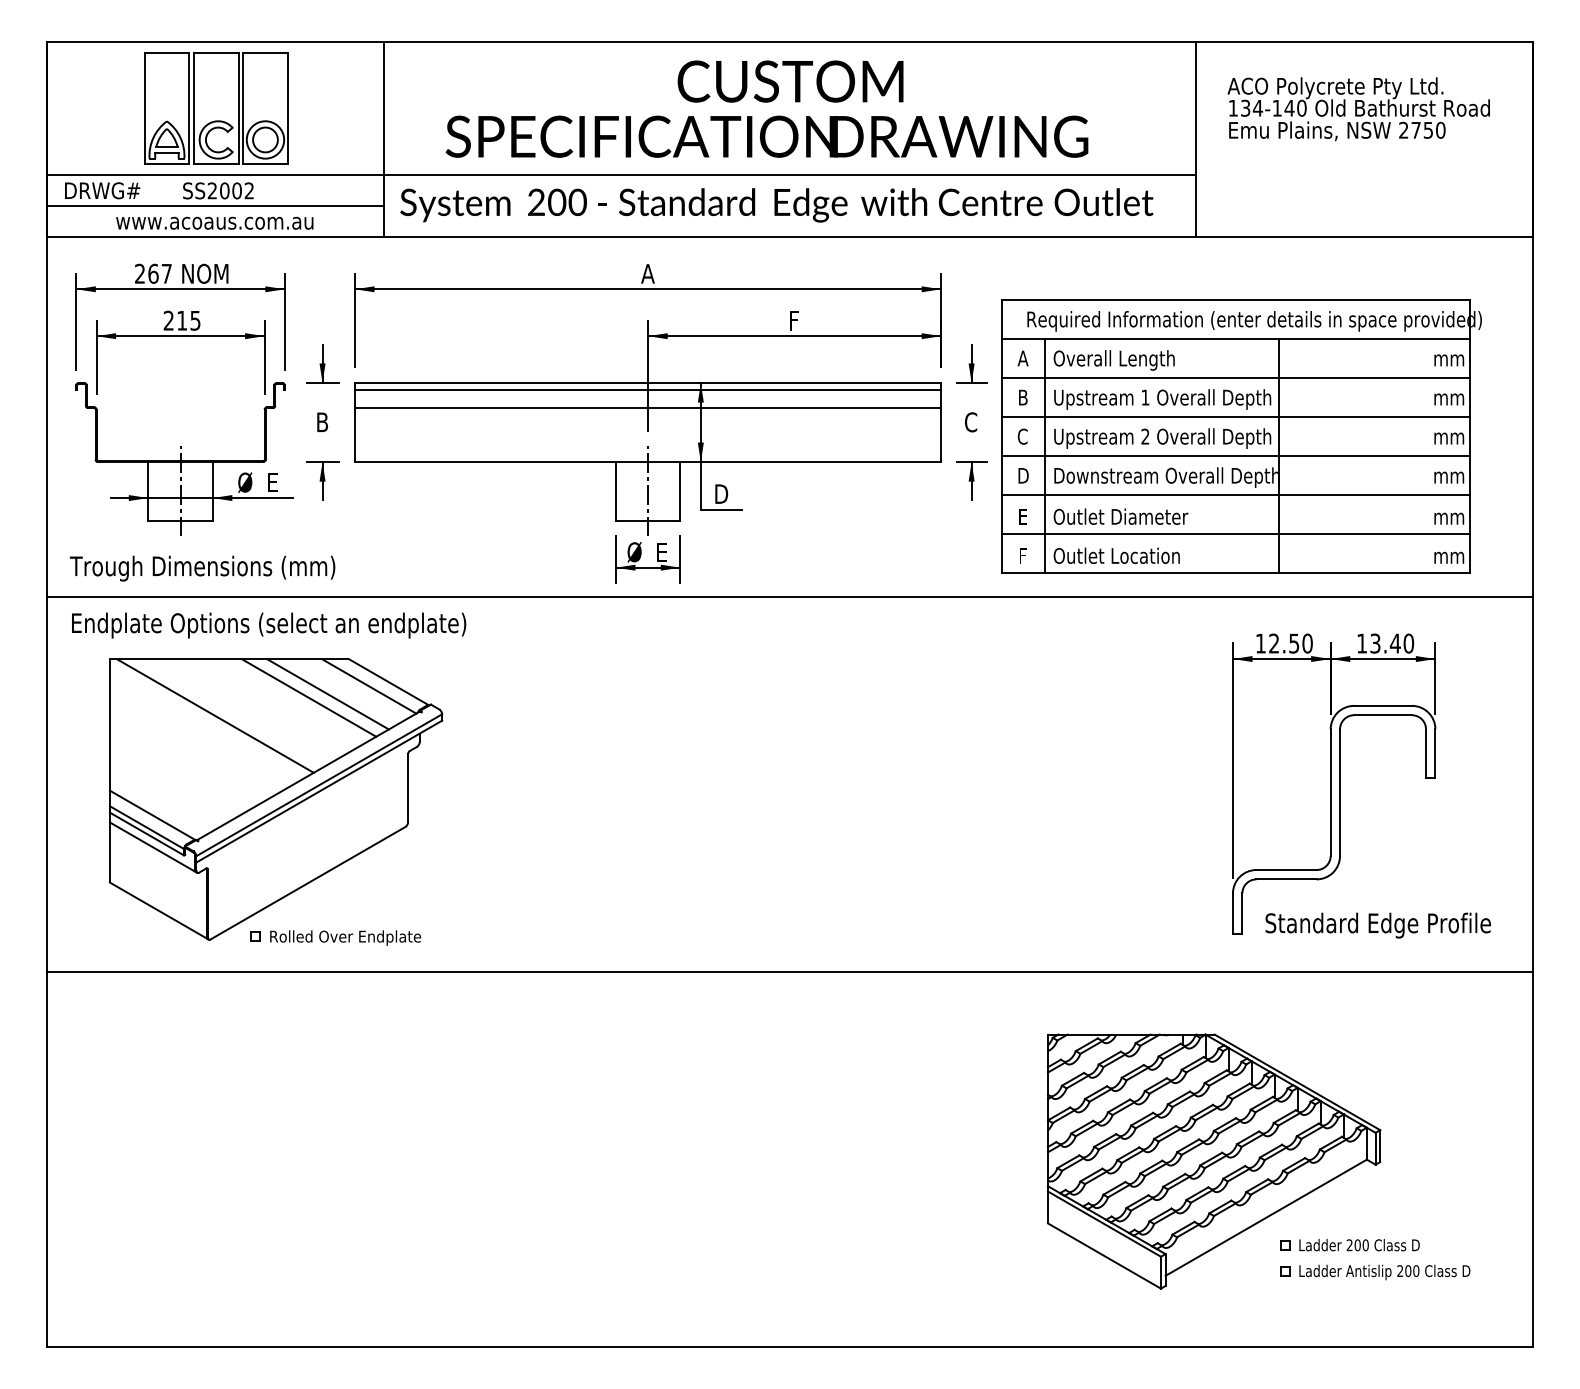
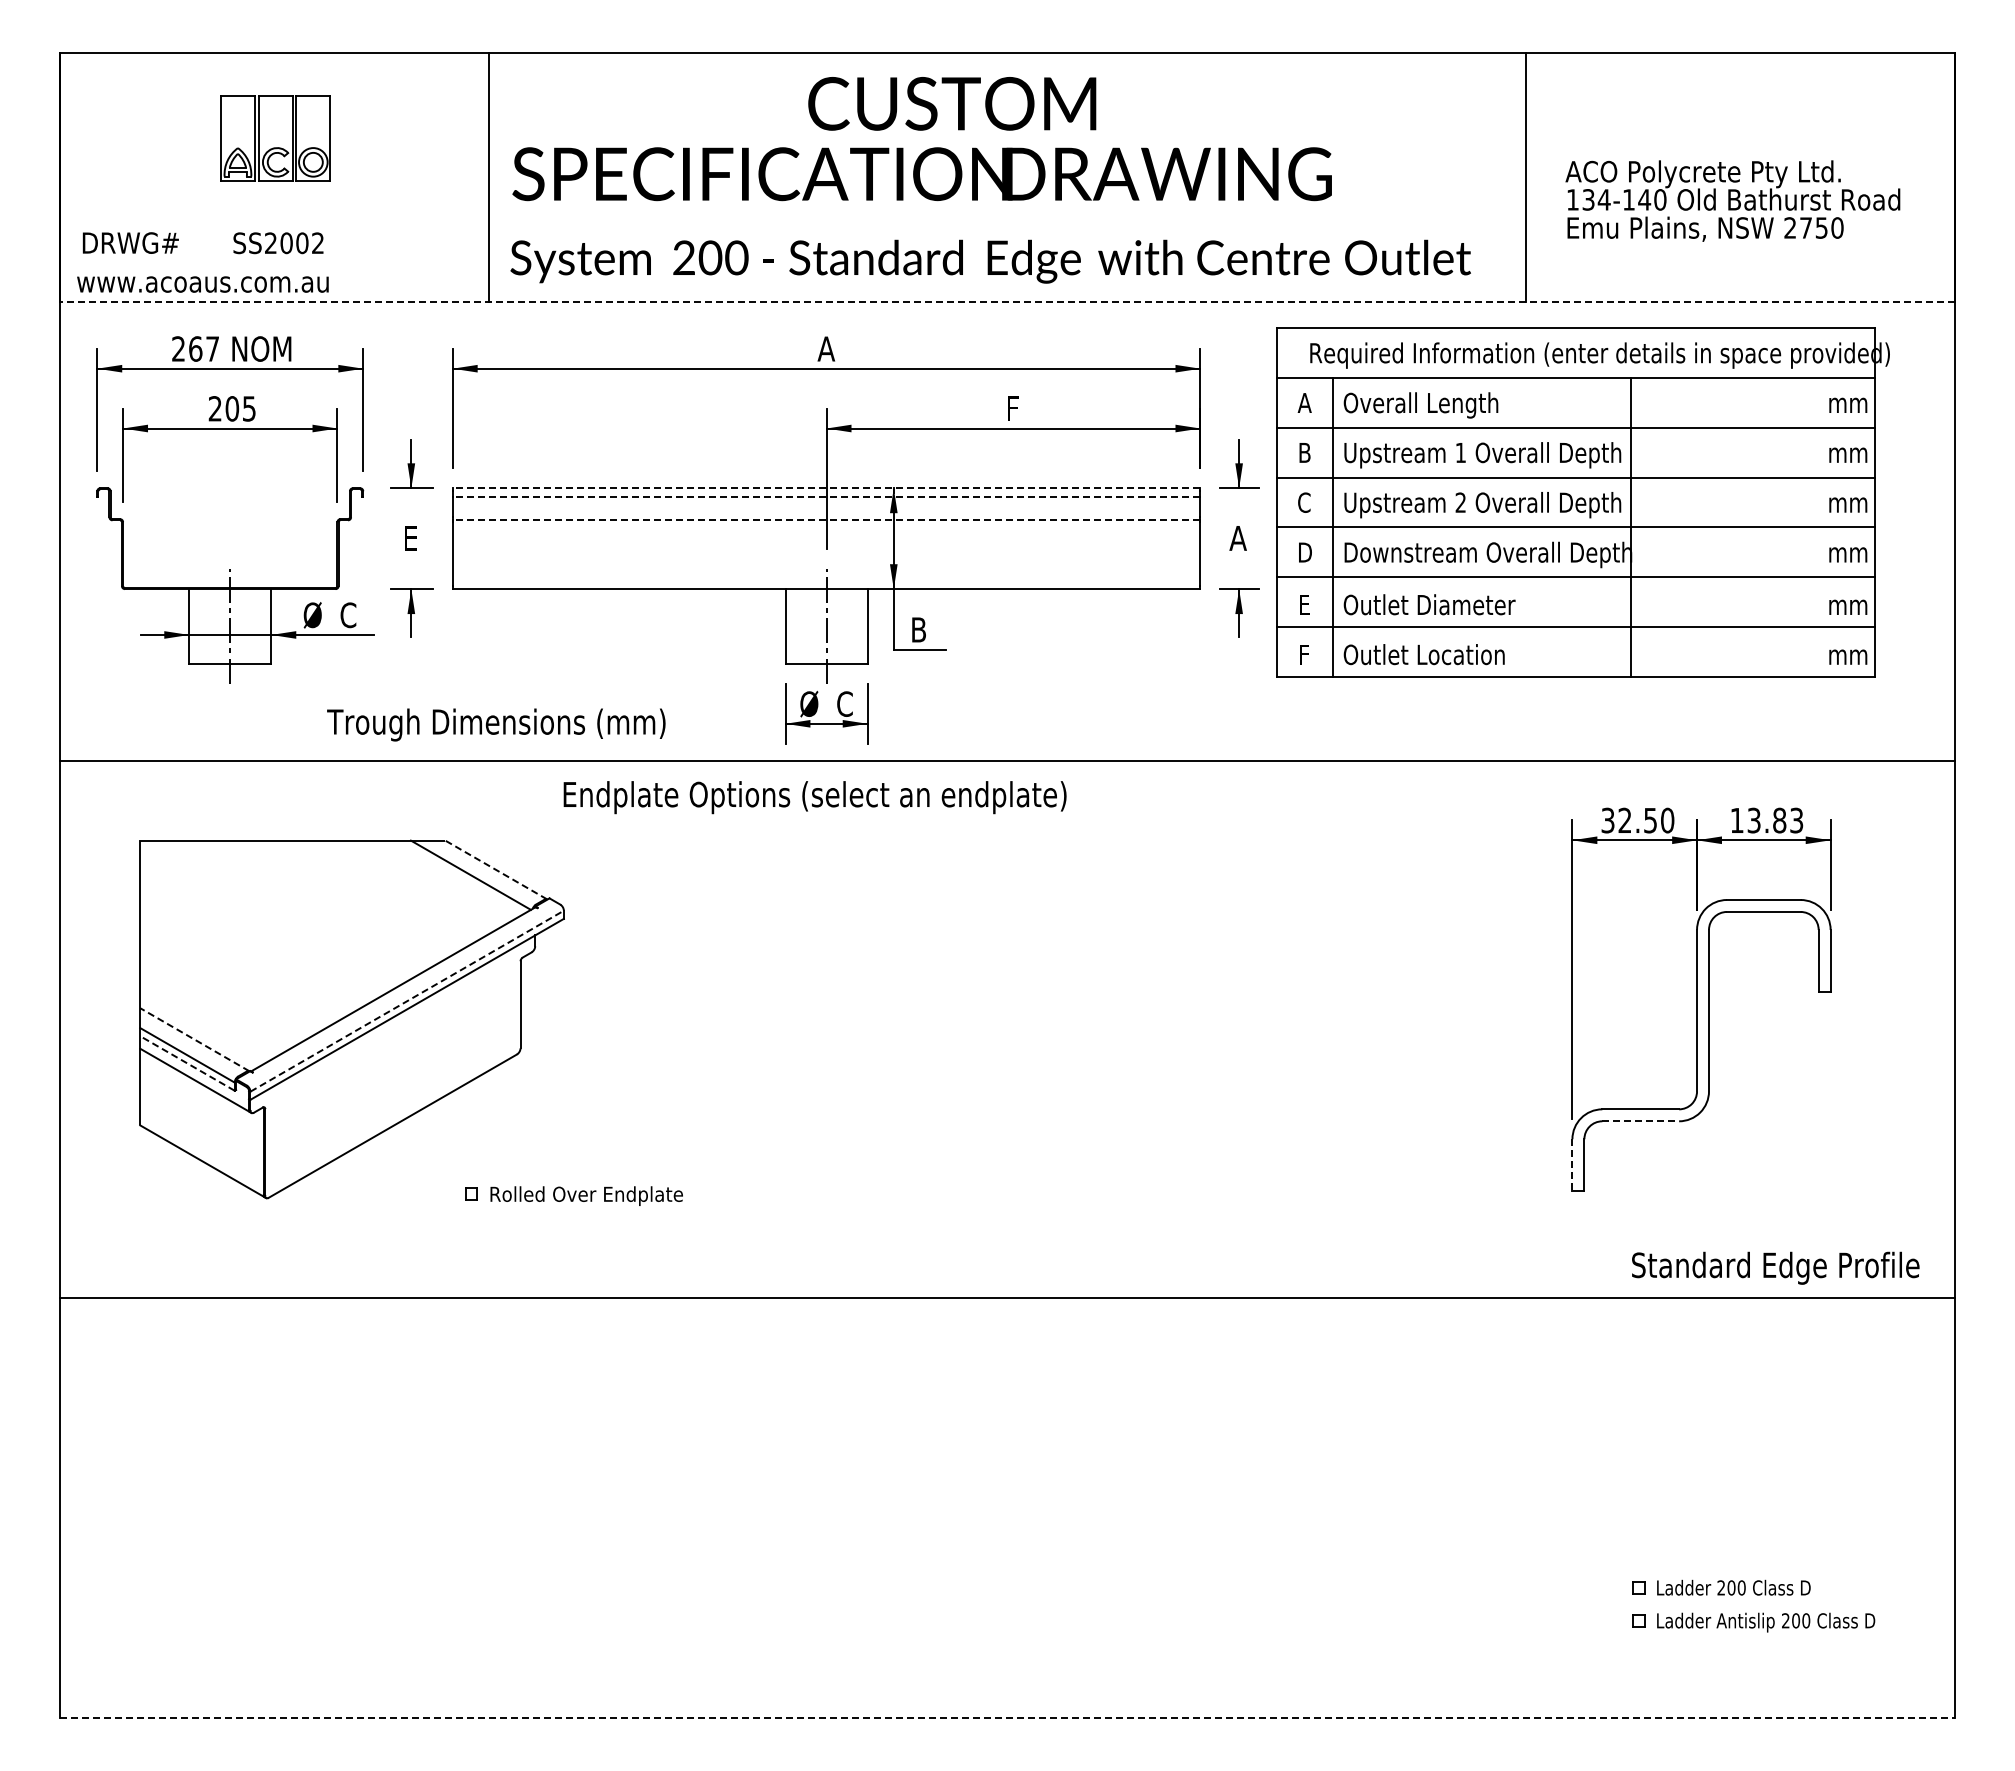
part: (216, 108) -> (275, 138), size x0.6
text: (1358, 108) -> (1732, 200), moved
text: (766, 109) -> (921, 139), moved
line: (621, 174) -> (792, 222), removed
line: (215, 206) -> (274, 262), removed
text: (214, 223) -> (202, 284), moved
line: (790, 237) -> (1007, 302), solid -> dashed
text: (182, 320) -> (232, 408), 215 -> 205
line: (648, 383) -> (826, 488), solid -> dashed
line: (648, 390) -> (826, 497), solid -> dashed
line: (648, 408) -> (826, 520), solid -> dashed
text: (322, 422) -> (411, 538), B -> E
text: (970, 422) -> (1237, 538), C -> A
part: (1240, 436) -> (1582, 502), moved
text: (273, 482) -> (348, 615), E -> C
text: (722, 493) -> (921, 629), D -> B
text: (662, 551) -> (844, 703), E -> C
text: (202, 568) -> (496, 724), moved
text: (268, 625) -> (814, 797), moved
text: (1260, 643) -> (1607, 820), 12.50 -> 32.50
text: (1401, 643) -> (1787, 820), 13.40 -> 13.83
line: (389, 681) -> (496, 869), solid -> dashed
line: (327, 694) -> (417, 885), removed
line: (308, 697) -> (393, 889), removed
line: (215, 715) -> (274, 912), removed
line: (319, 785) -> (407, 1001), solid -> dashed
line: (152, 815) -> (194, 1039), solid -> dashed
line: (147, 834) -> (187, 1063), solid -> dashed
line: (1287, 879) -> (1641, 1121), solid -> dashed
line: (1233, 914) -> (1572, 1165), solid -> dashed
text: (1378, 925) -> (1775, 1267), moved
part: (335, 937) -> (573, 1195), moved
line: (790, 972) -> (1007, 1298), moved
part: (1214, 1161) -> (1548, 1481), removed
line: (790, 1346) -> (1007, 1717), solid -> dashed

